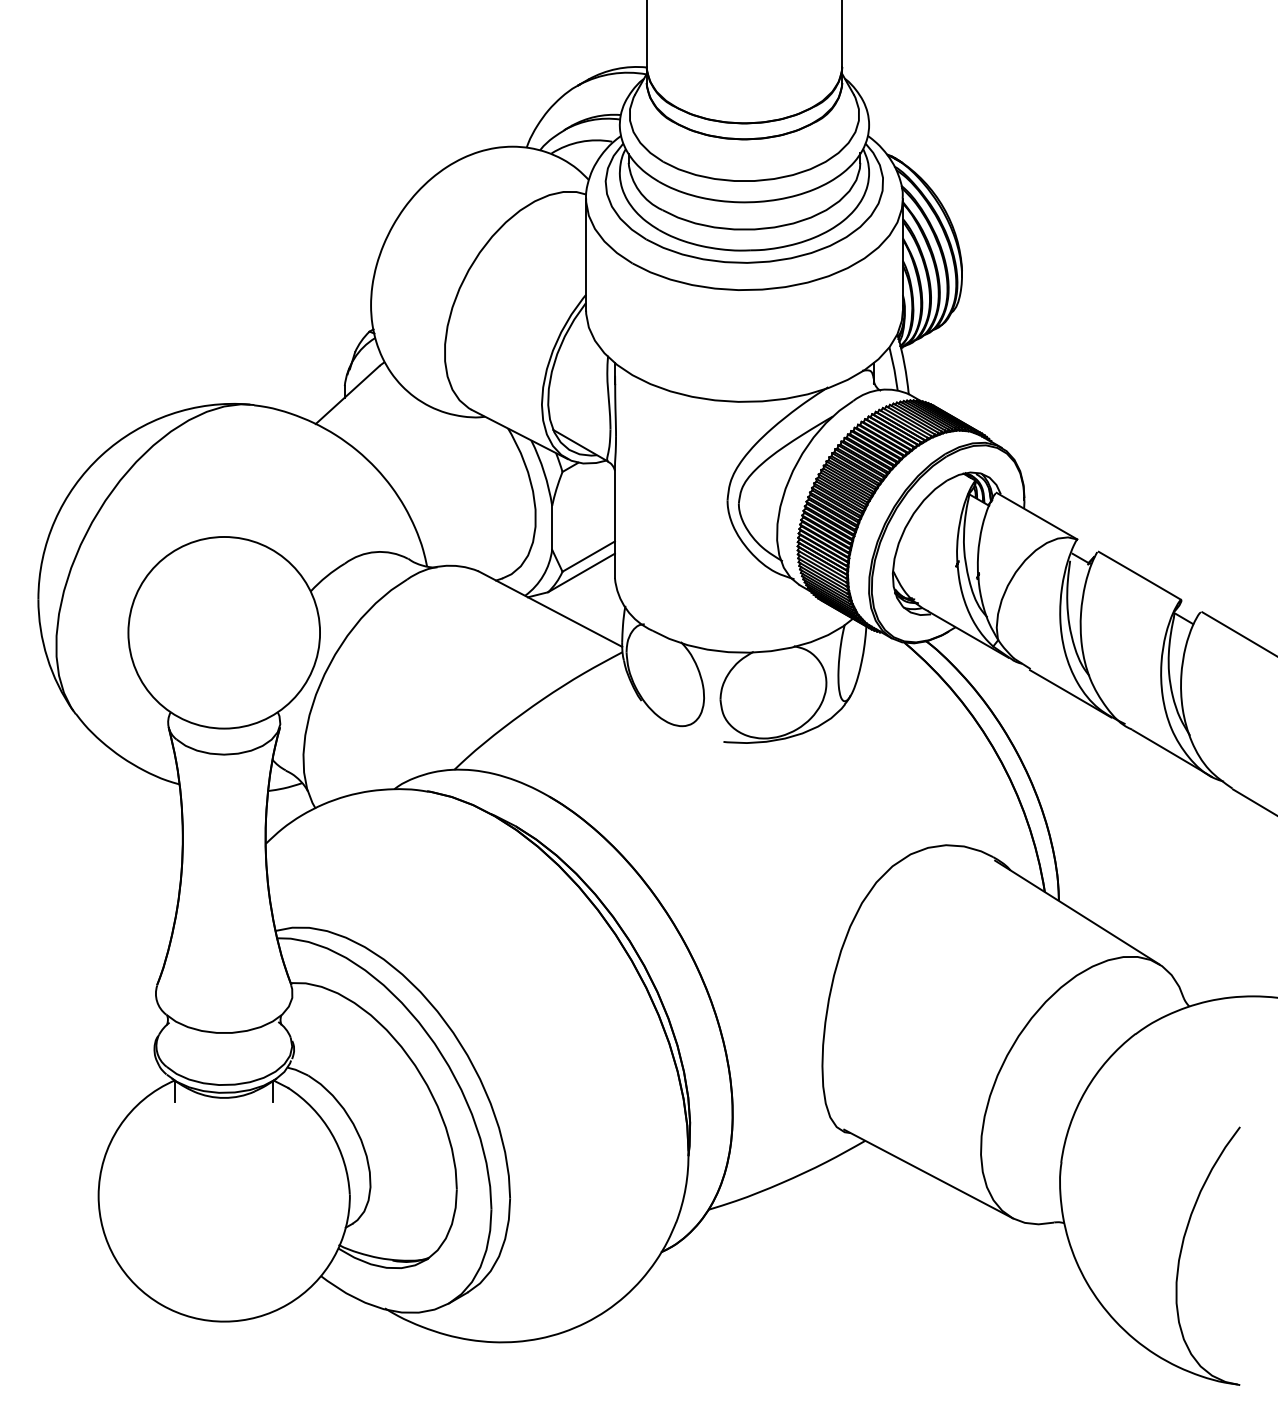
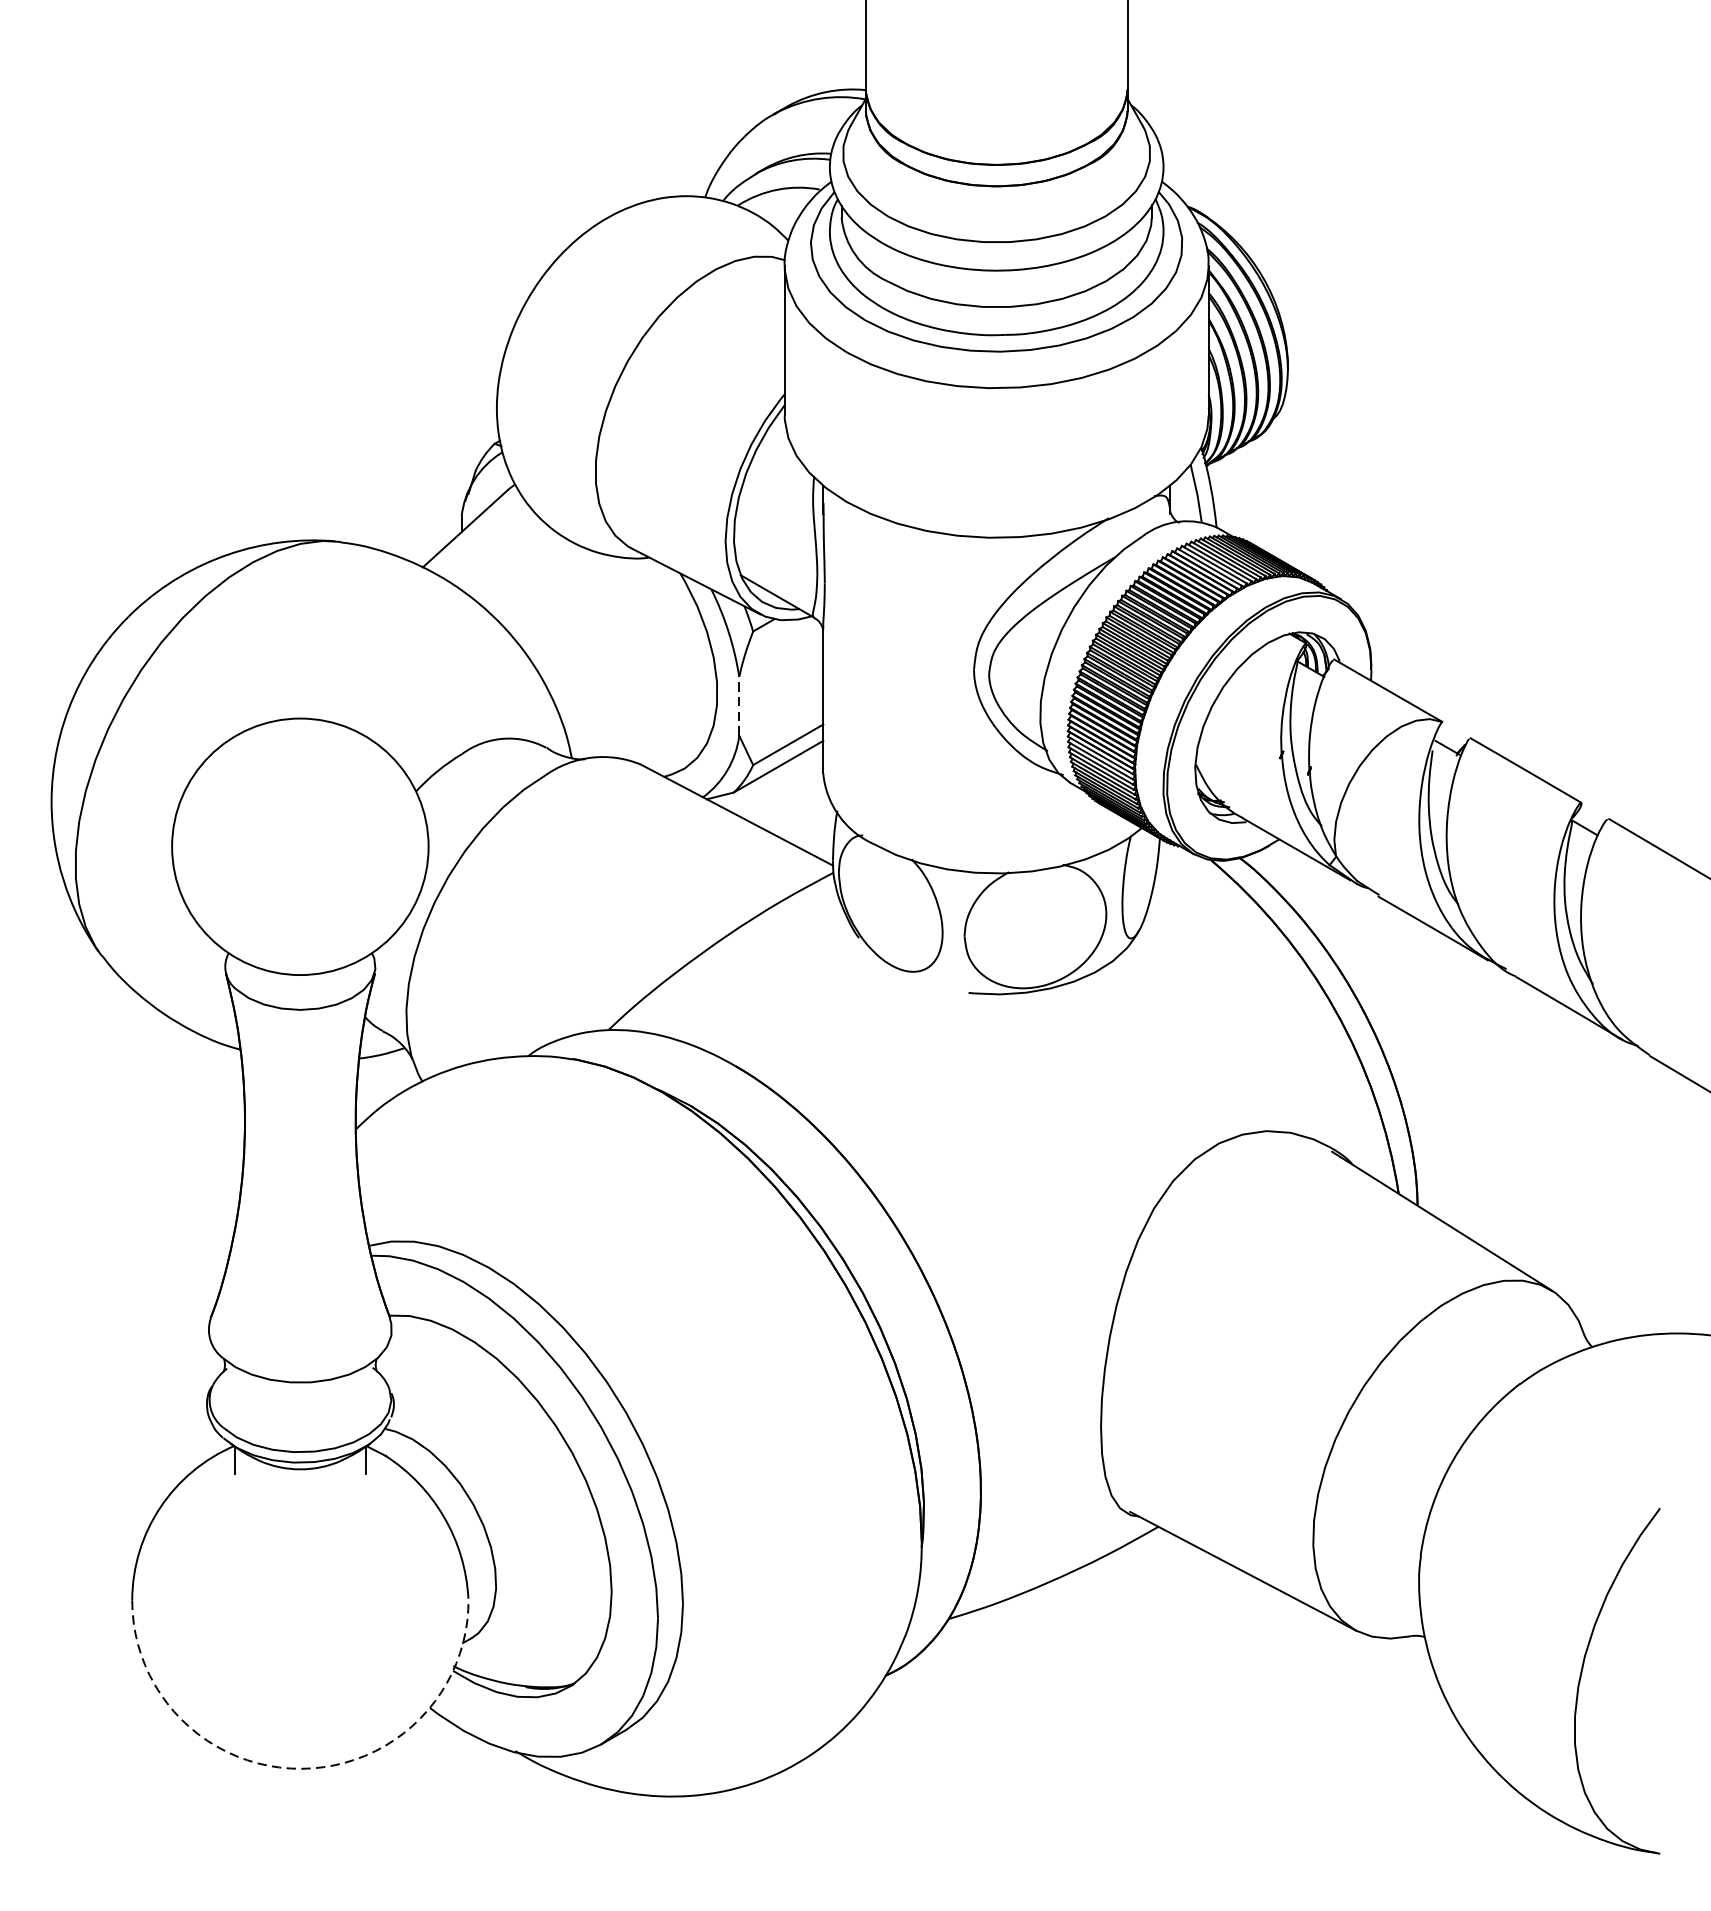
line: (552, 527) -> (739, 705), solid -> dashed
arc: (225, 1321) -> (302, 1768), solid -> dashed

